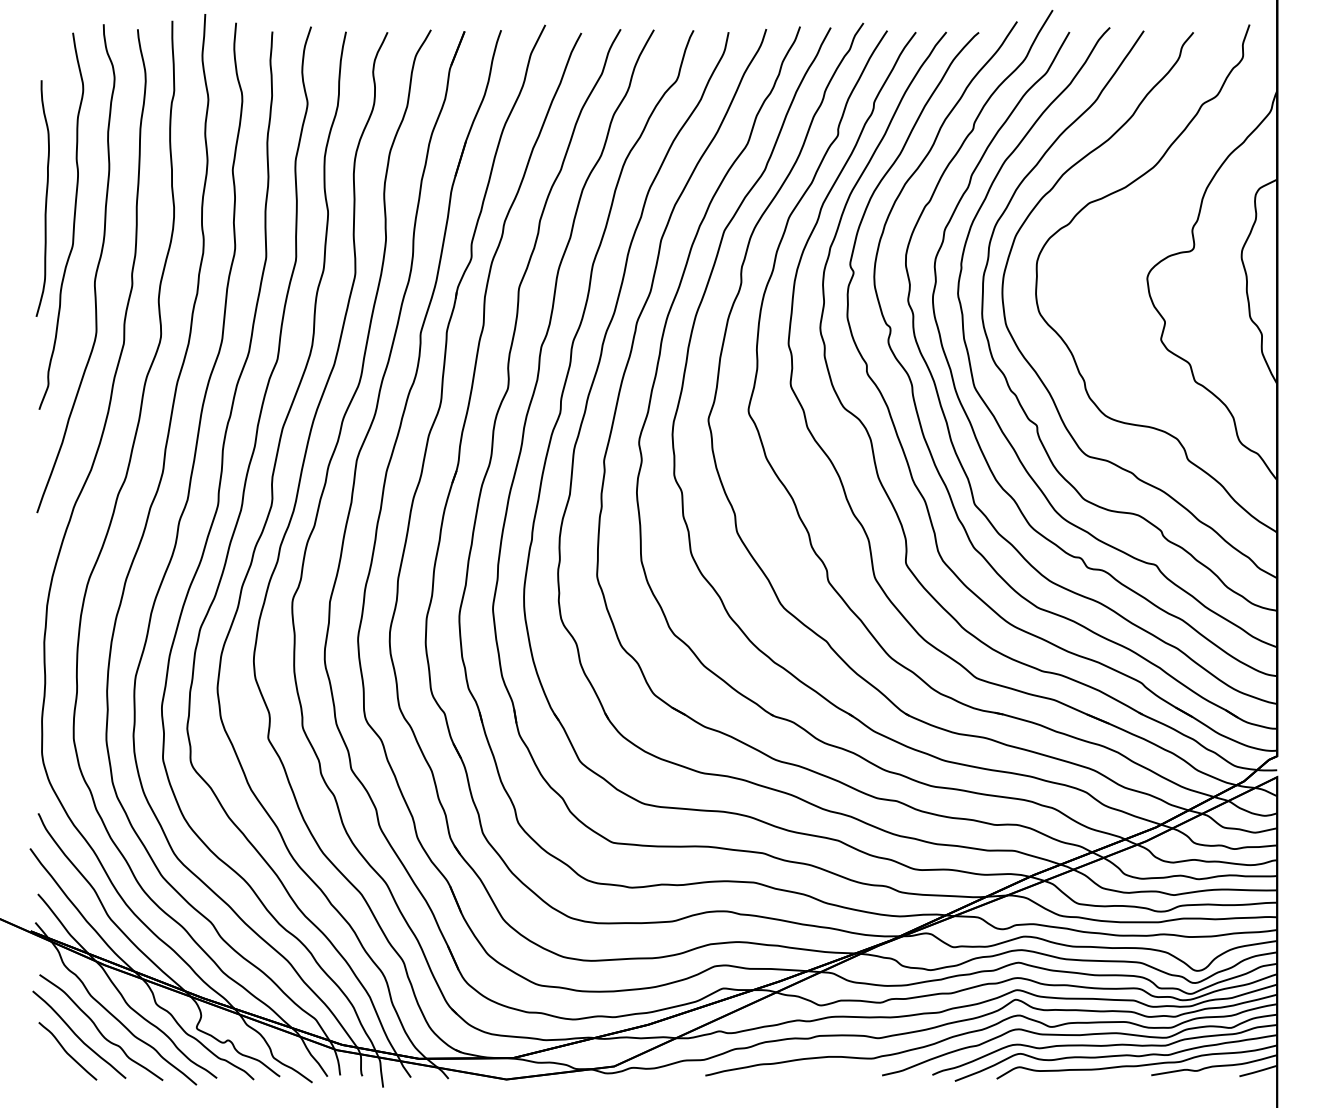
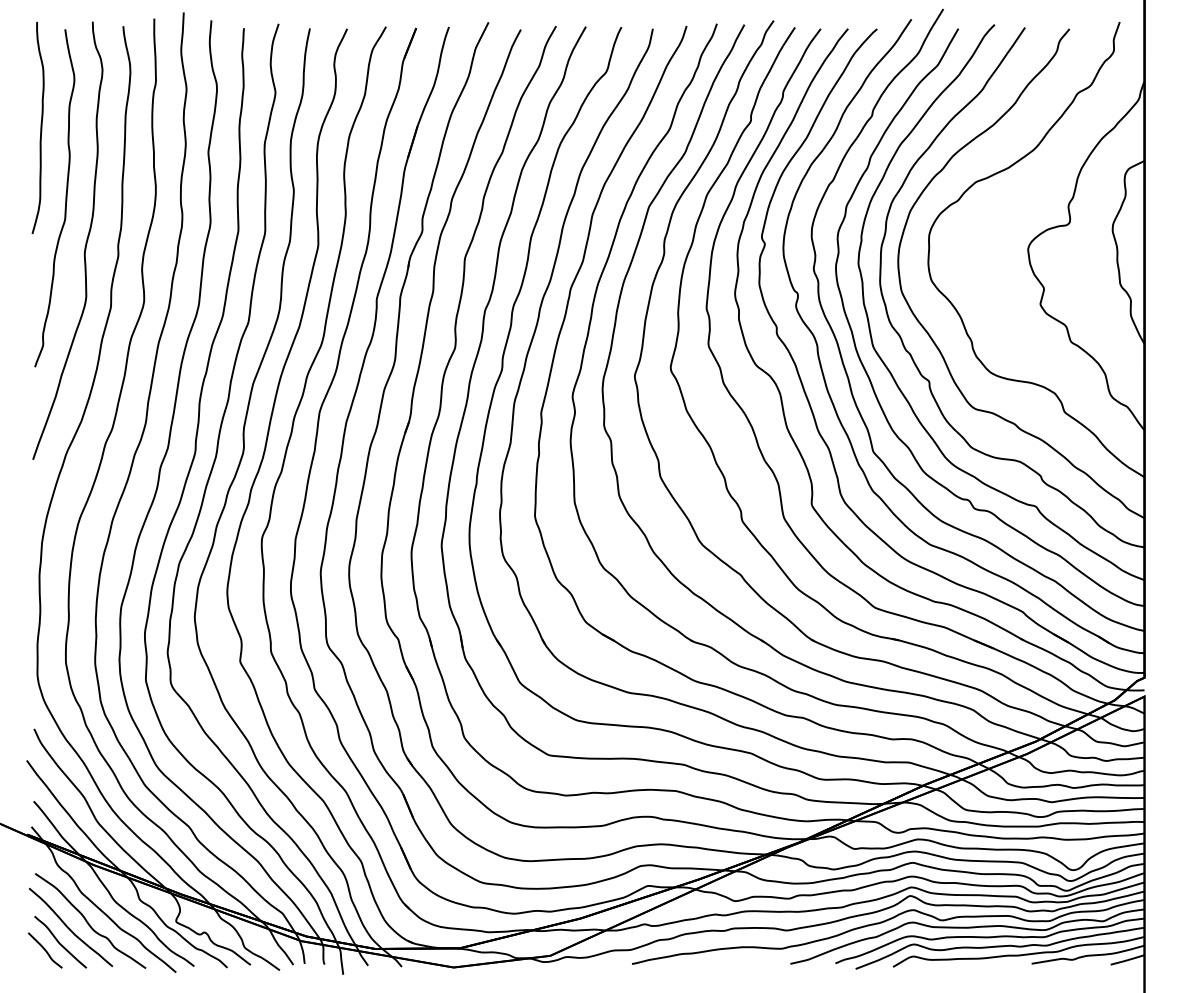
curve: (45, 198) -> (40, 127), moved
curve: (51, 1060) -> (45, 950), added

